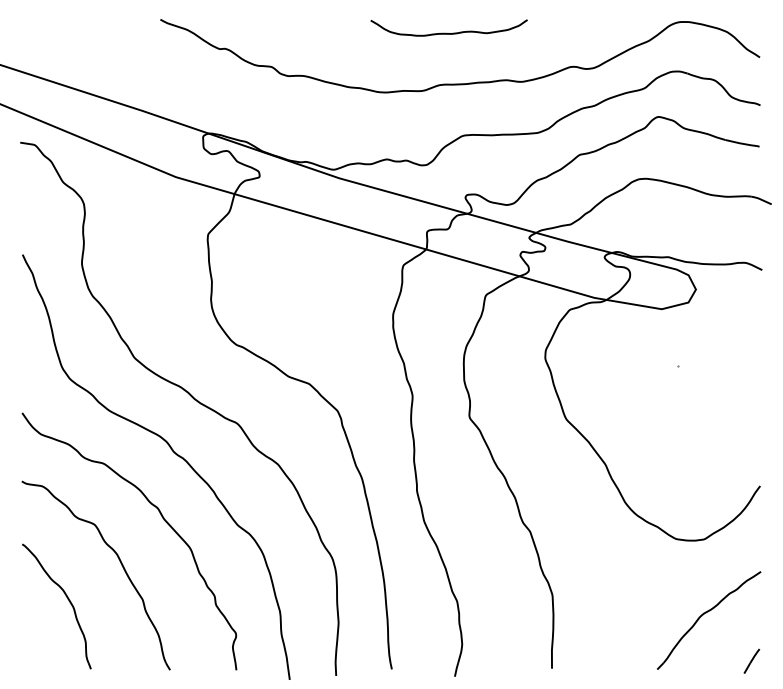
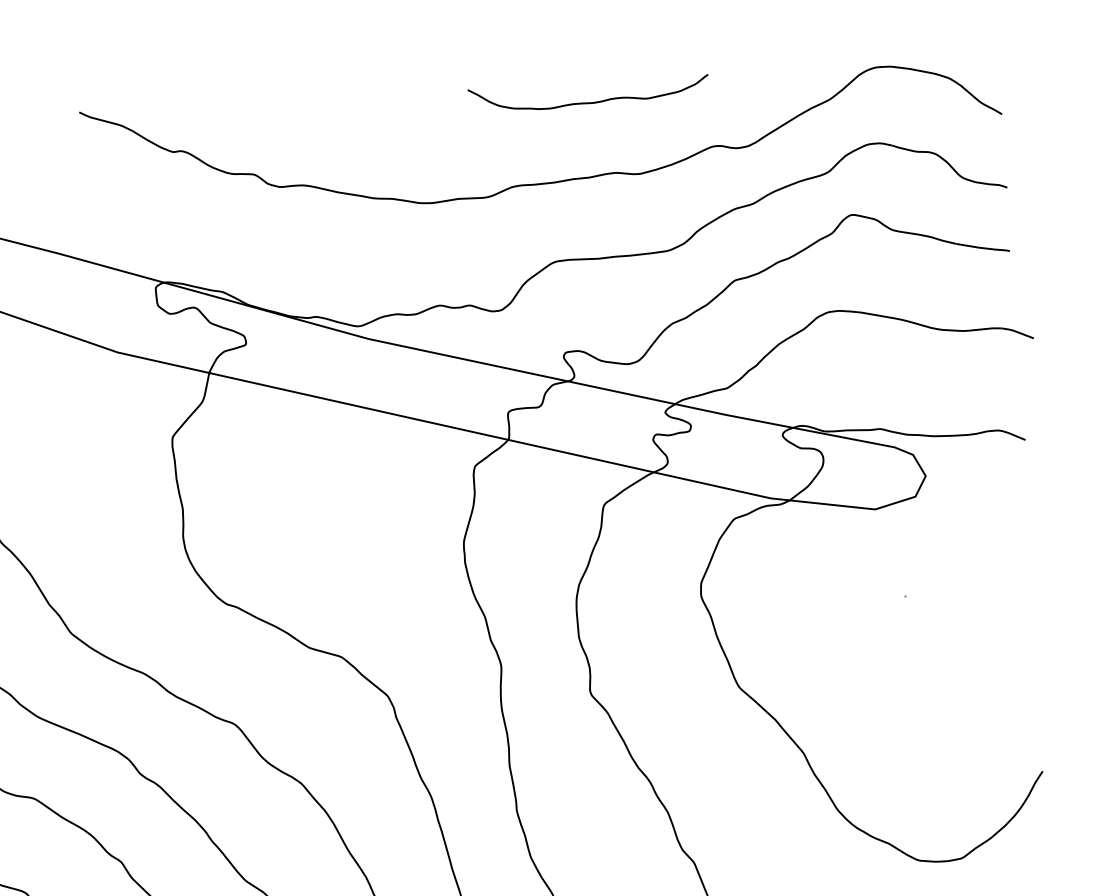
curve: (446, 32) -> (585, 101), moved

